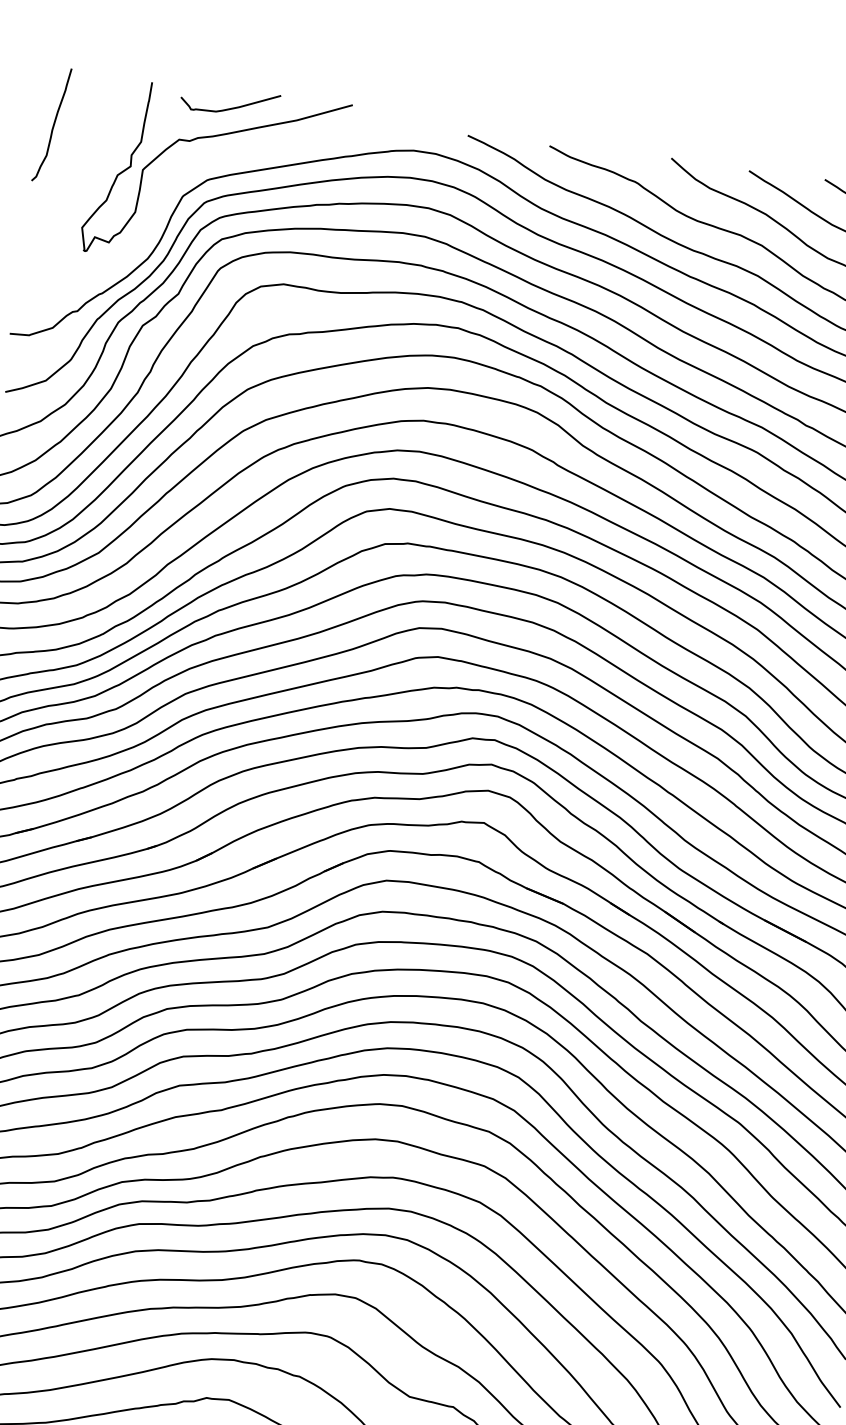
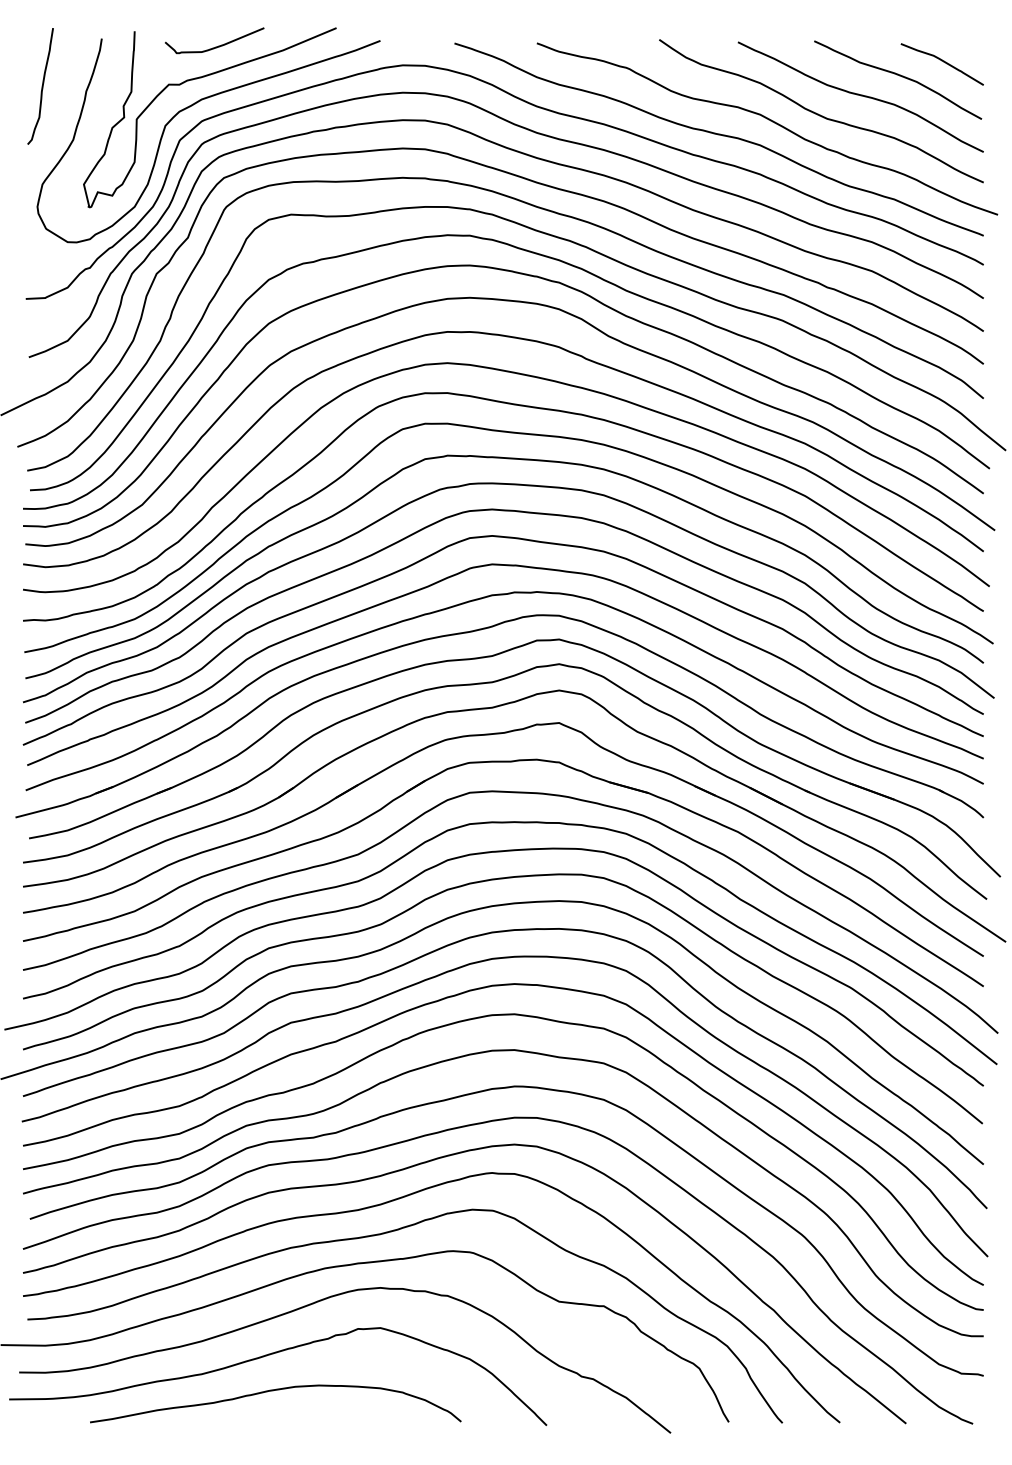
curve: (199, 164) -> (192, 106), added

